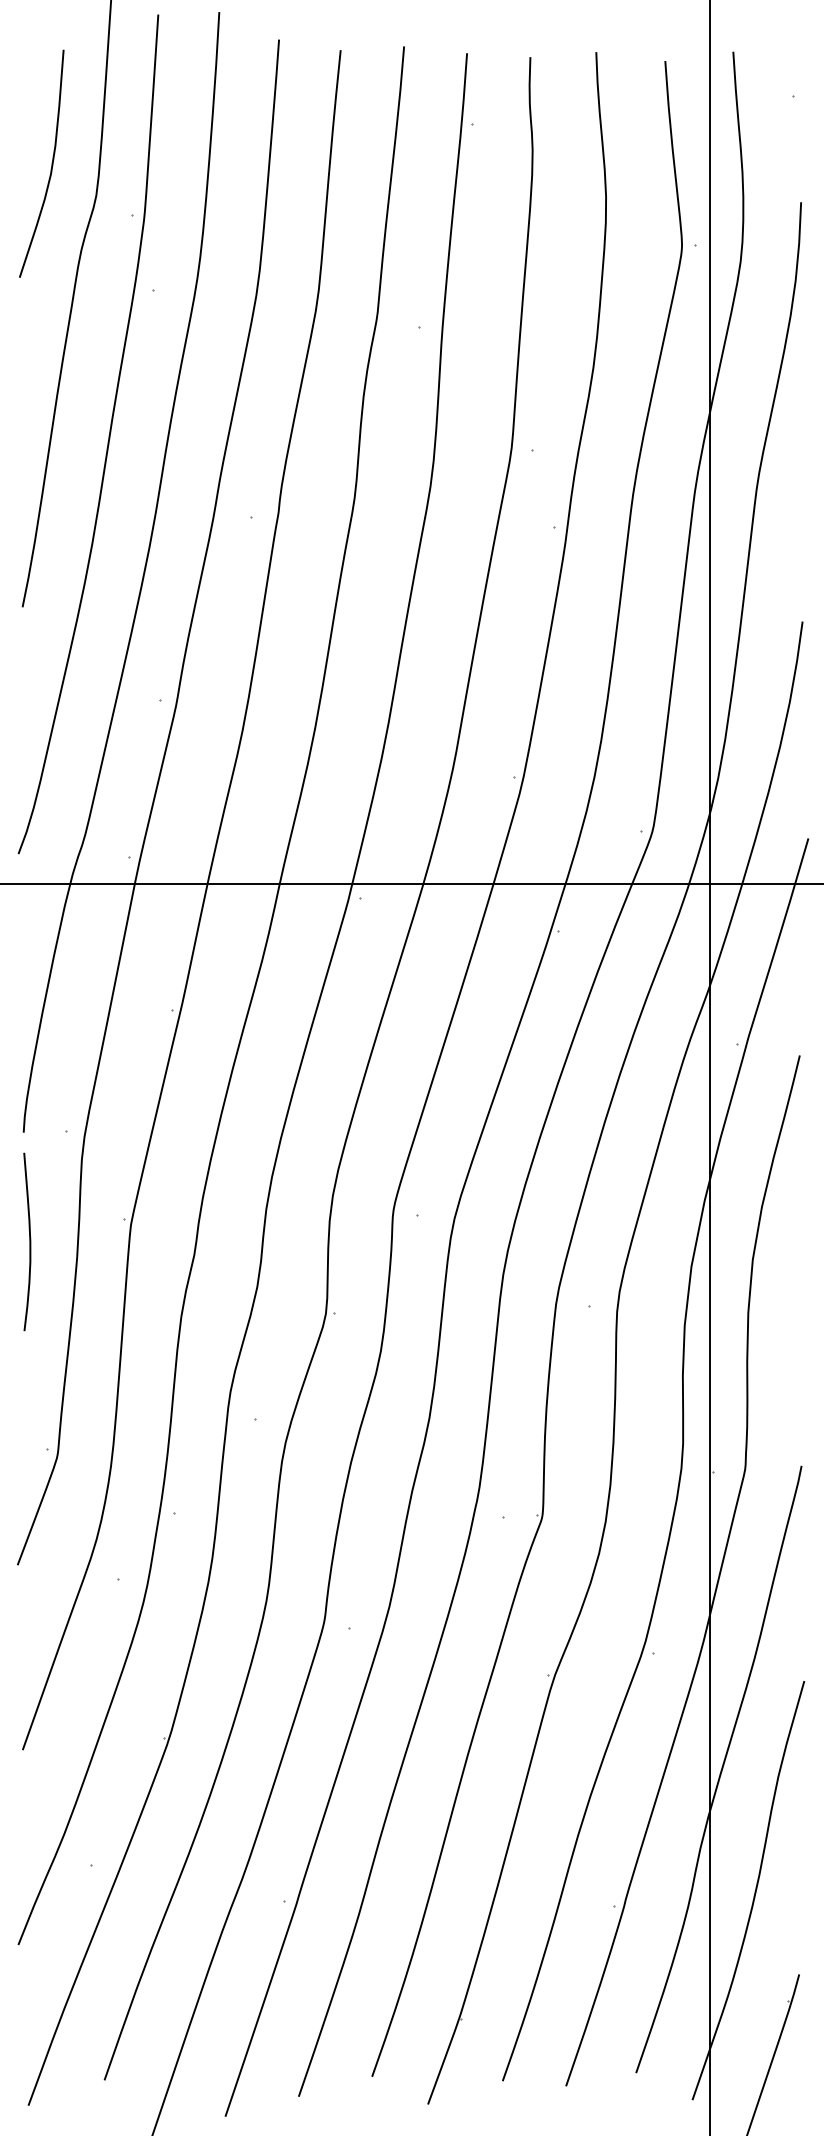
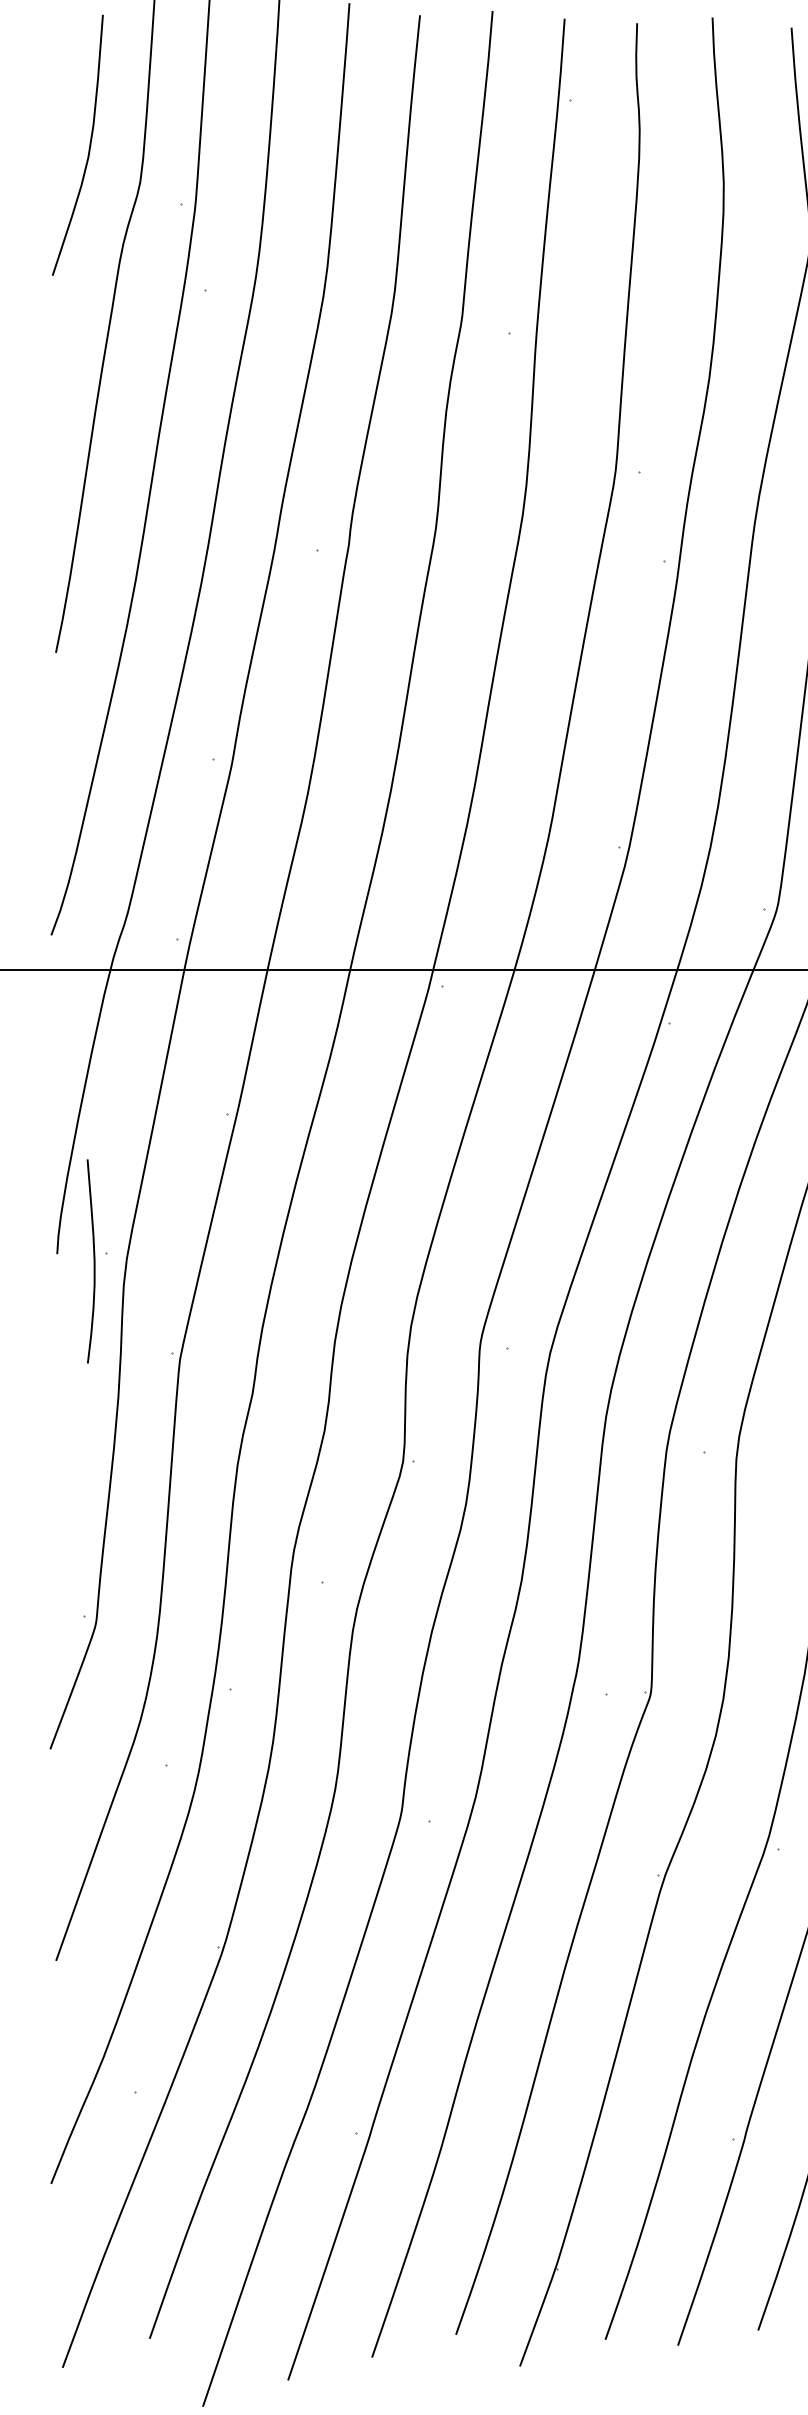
curve: (29, 1241) -> (93, 1260), moved

